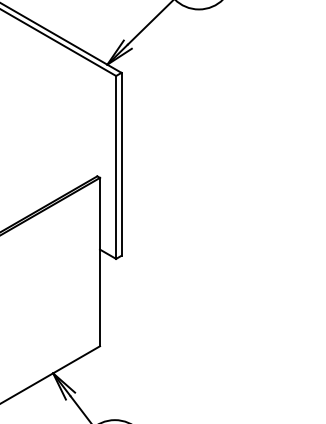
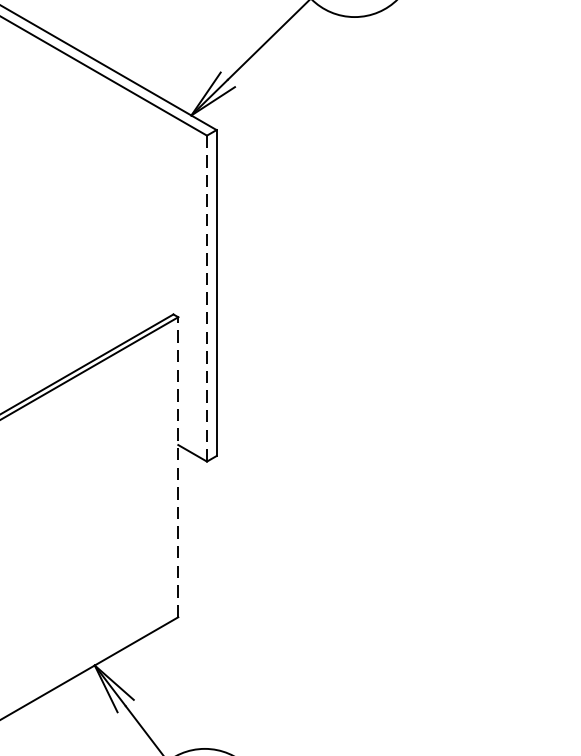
line: (116, 166) -> (207, 296), solid -> dashed
line: (100, 261) -> (179, 466), solid -> dashed

